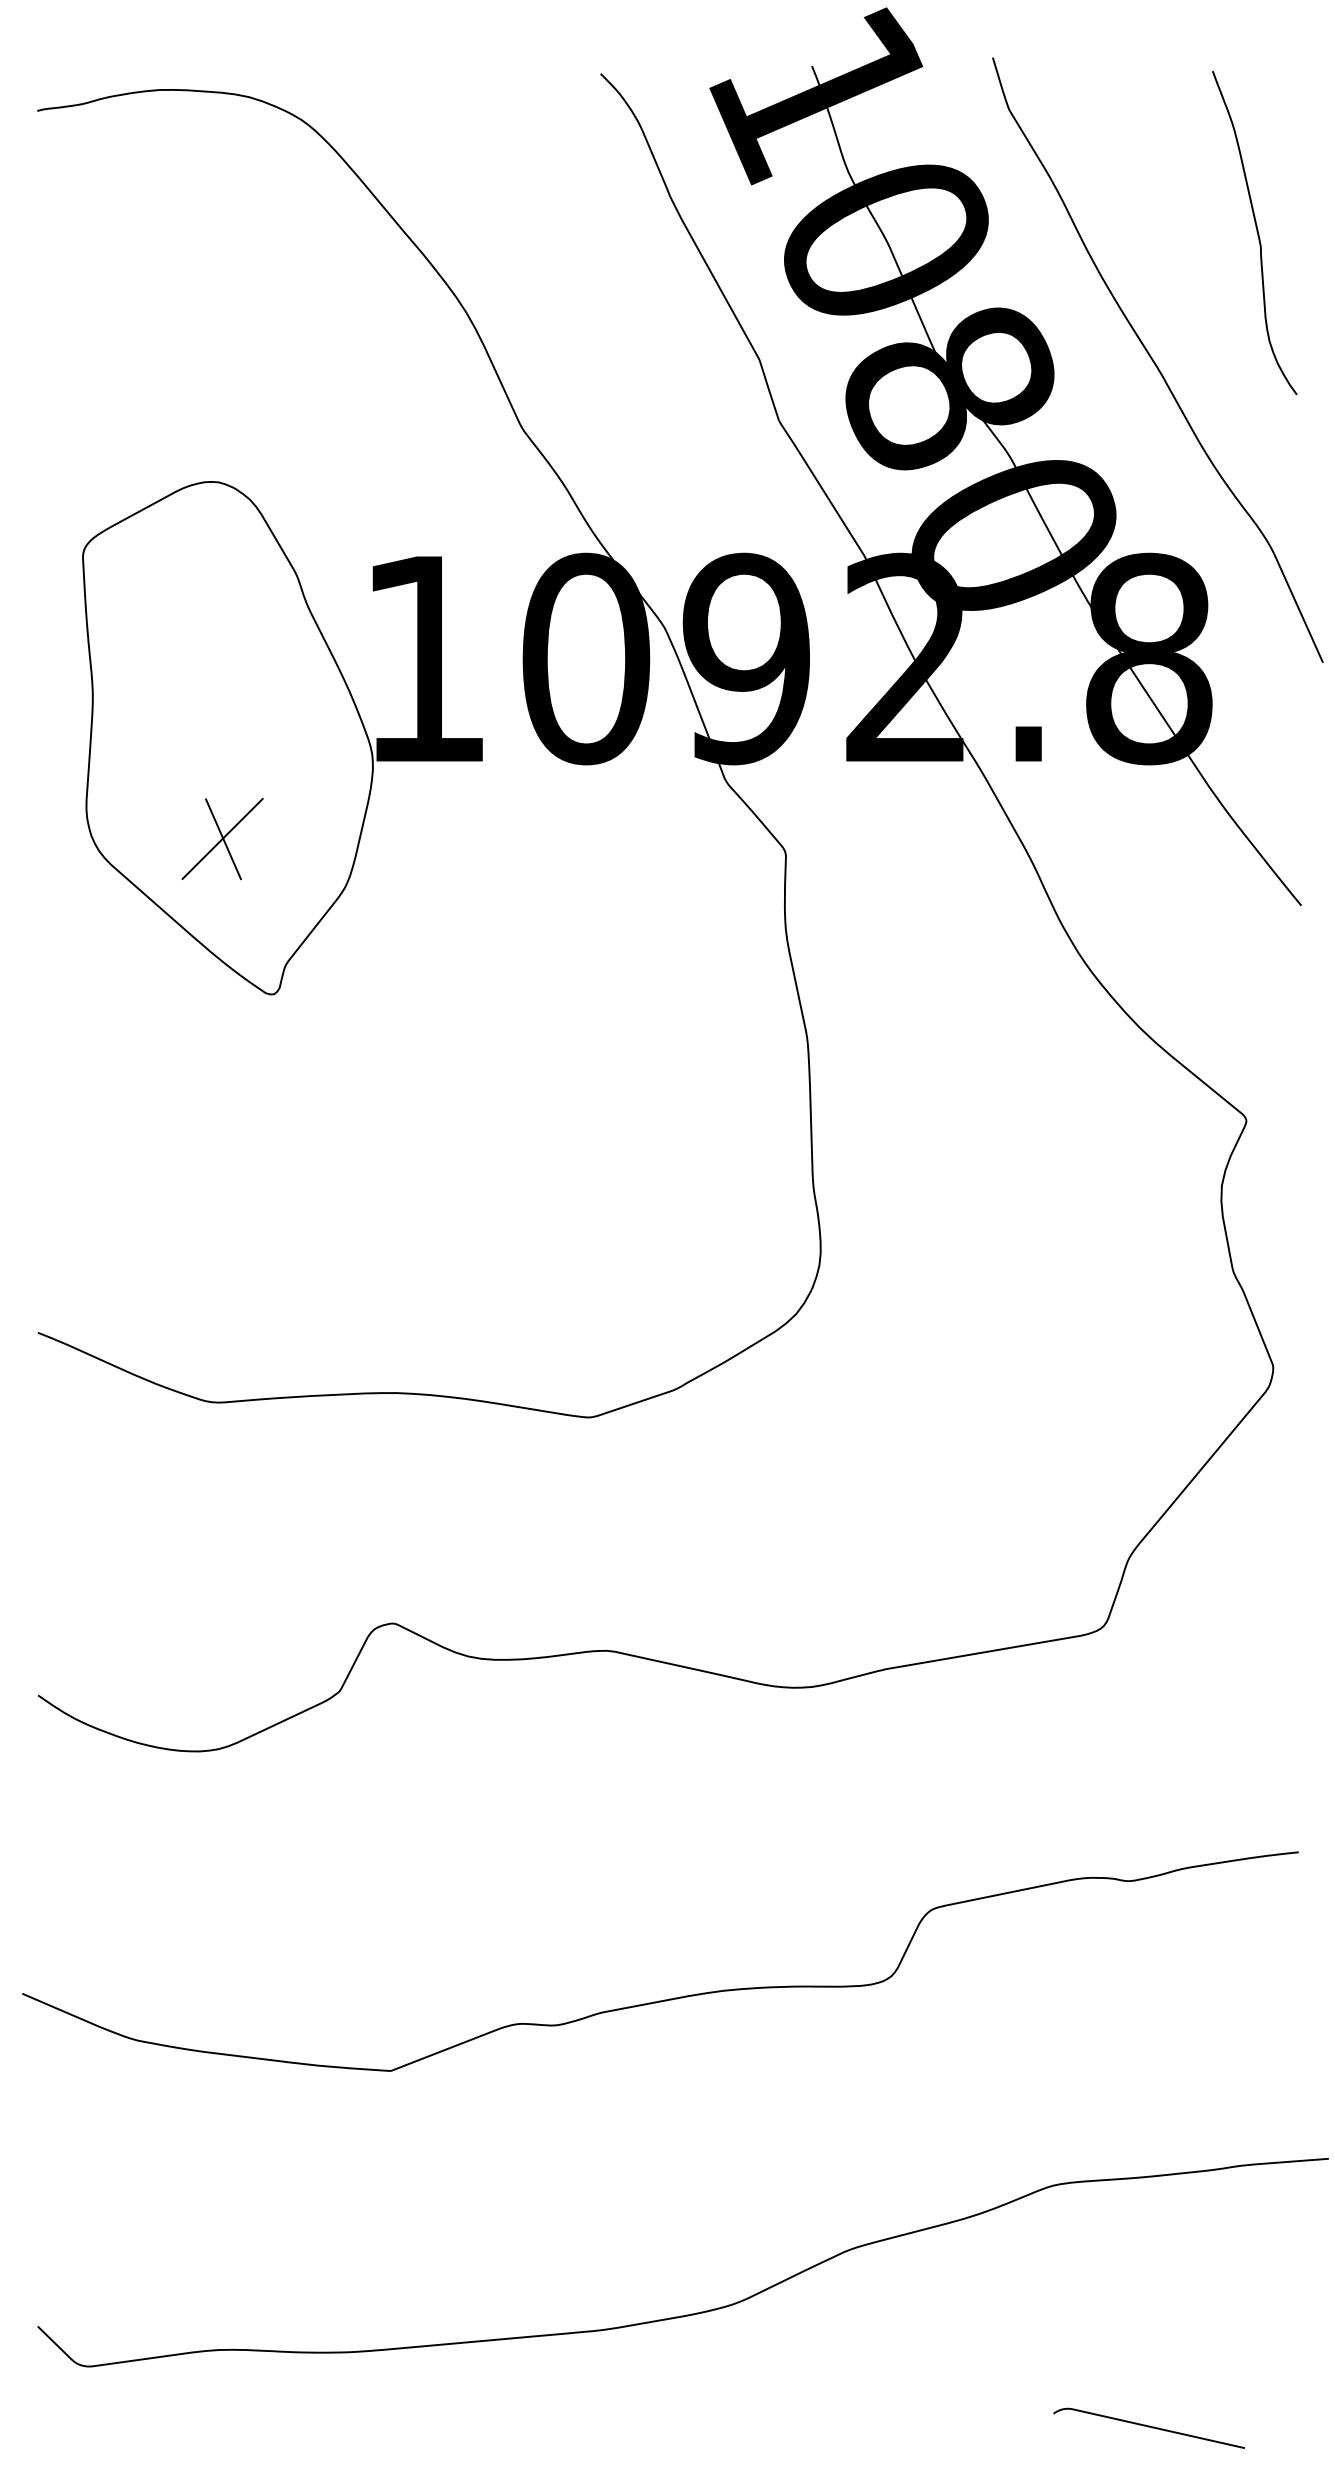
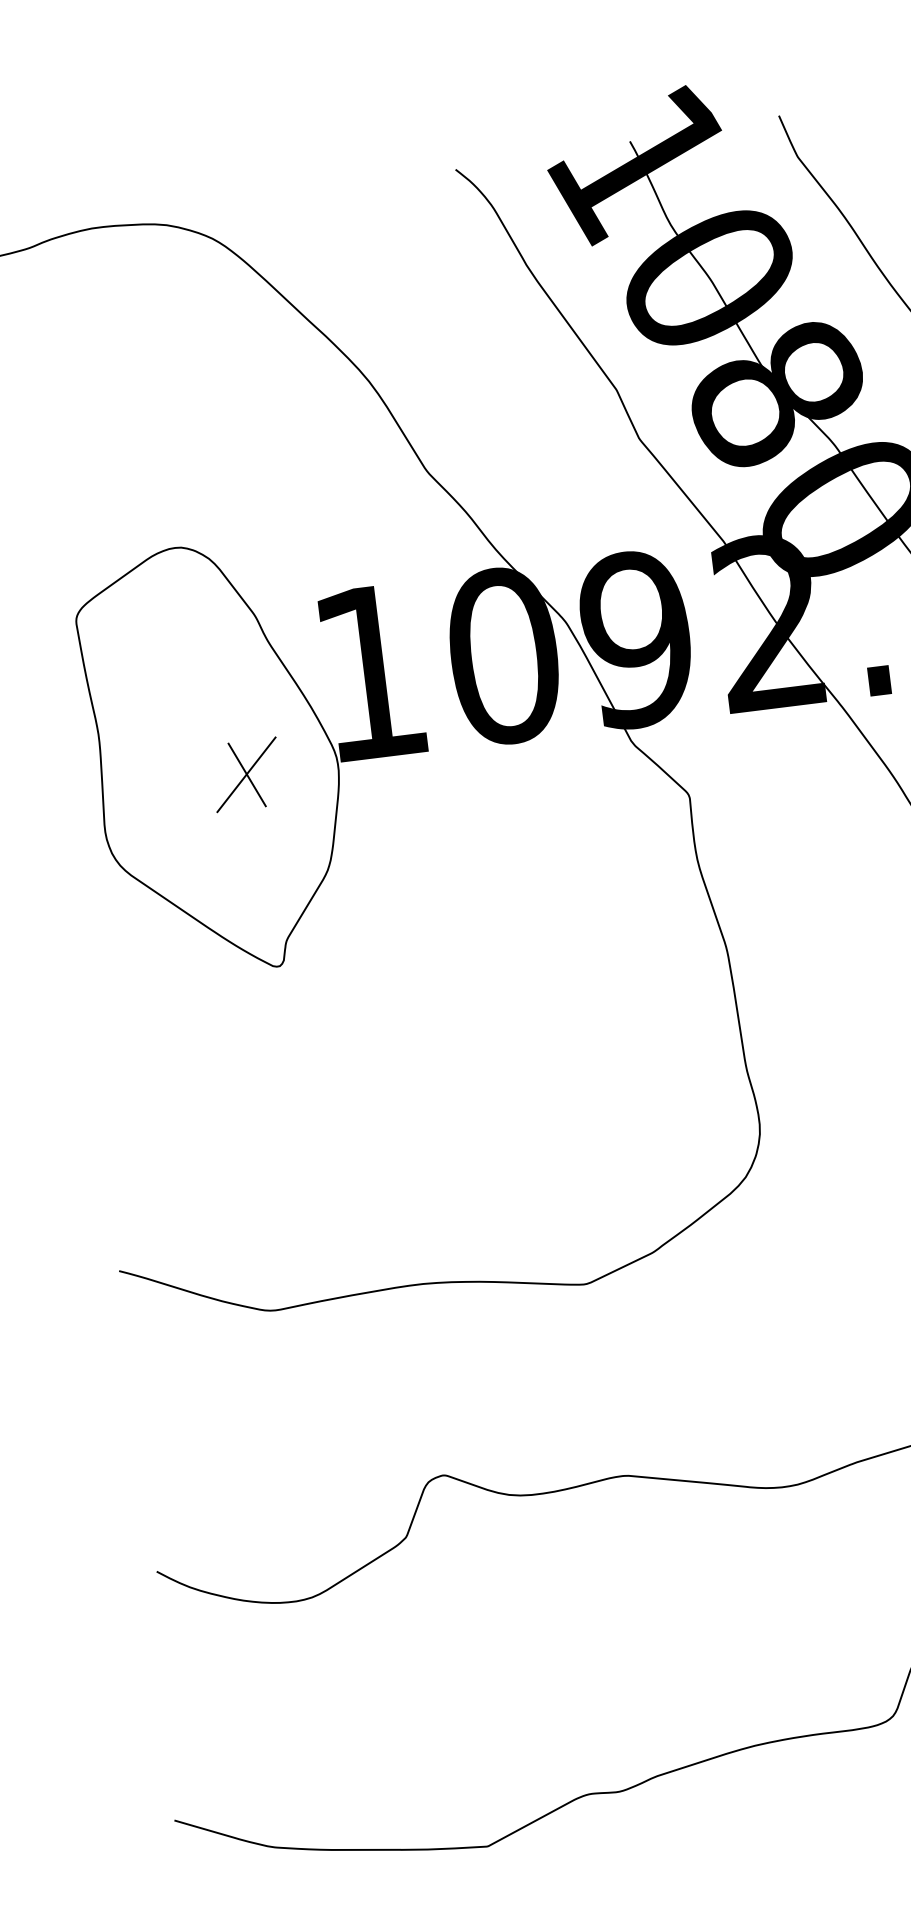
part: (222, 838) -> (246, 774), moved

